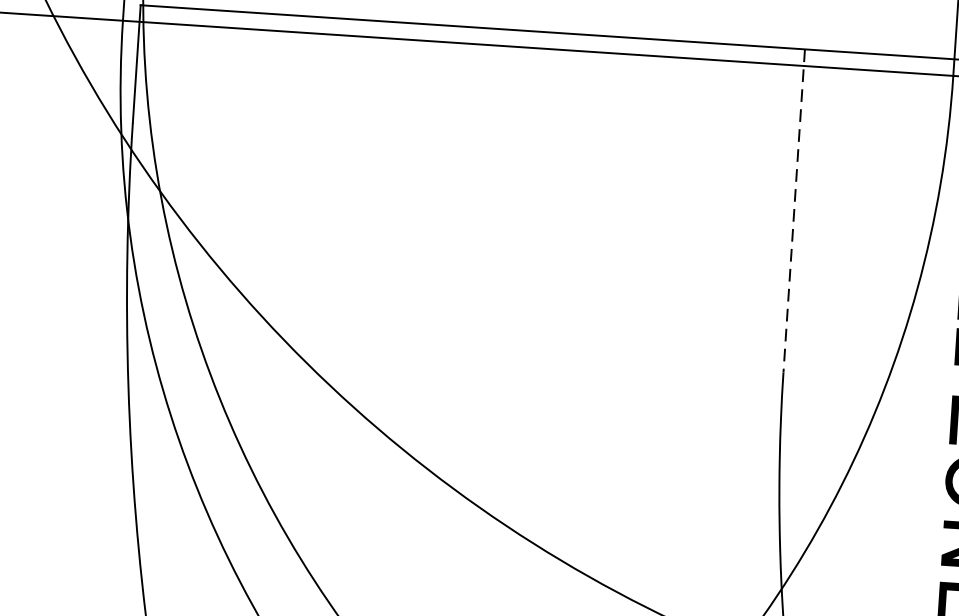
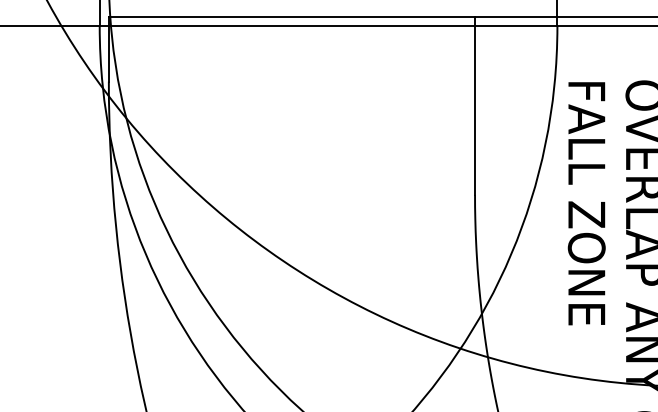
line: (794, 212) -> (475, 106), dashed -> solid

